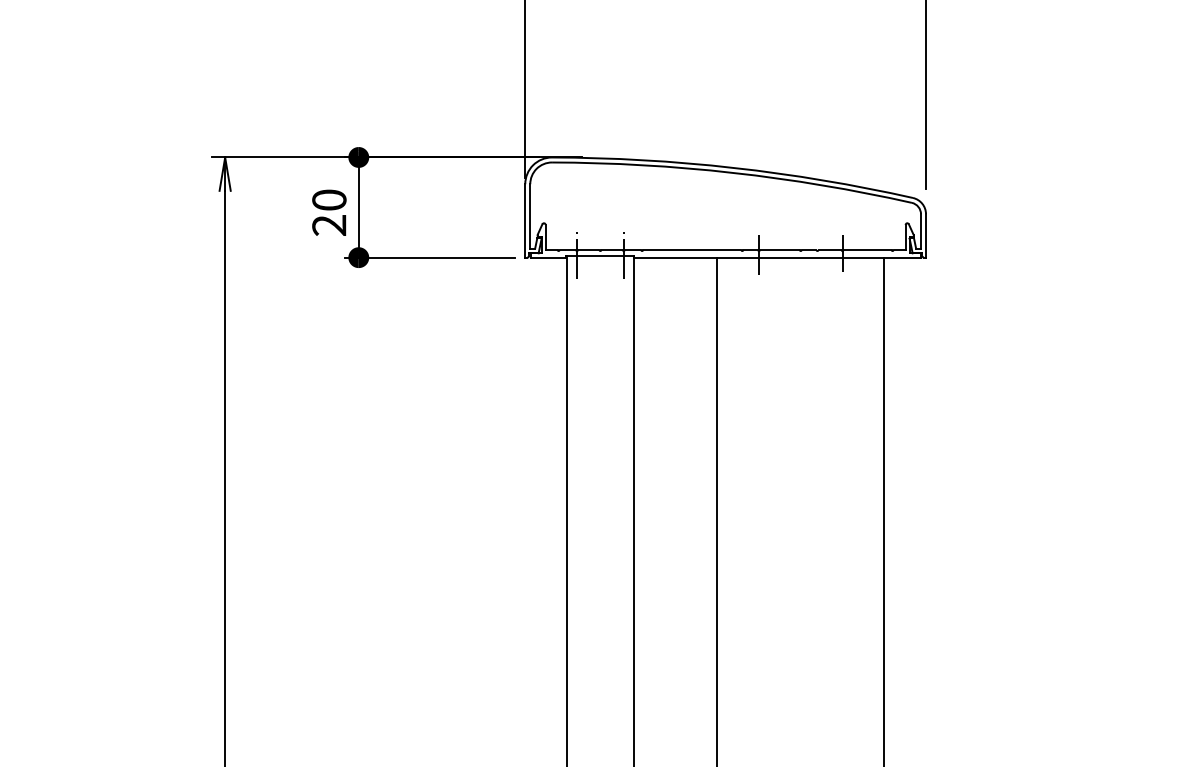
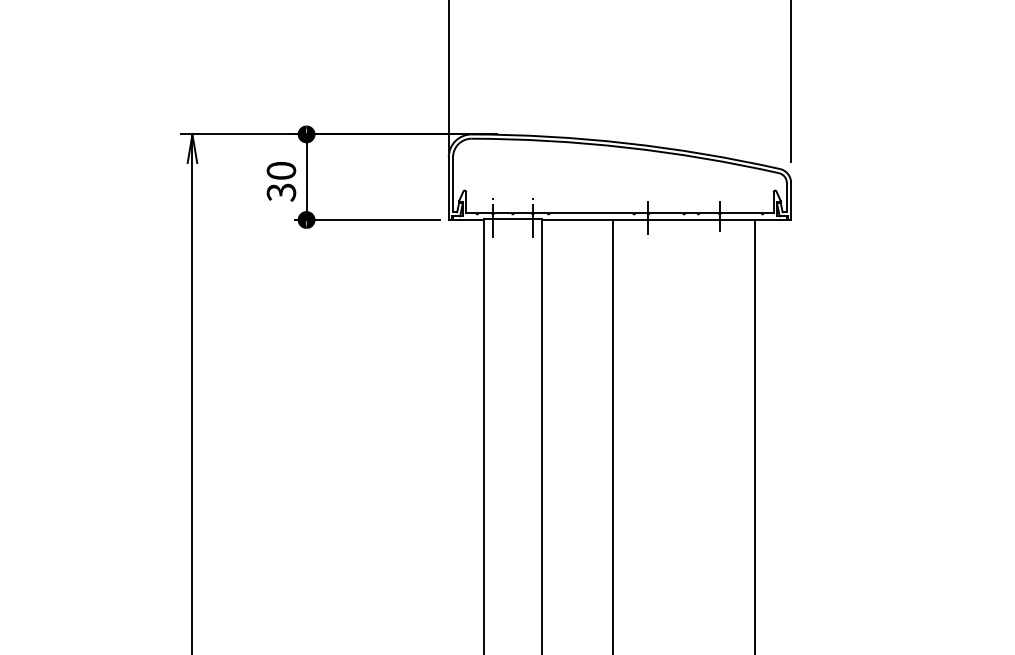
text: (329, 225) -> (281, 192), 20 -> 30

